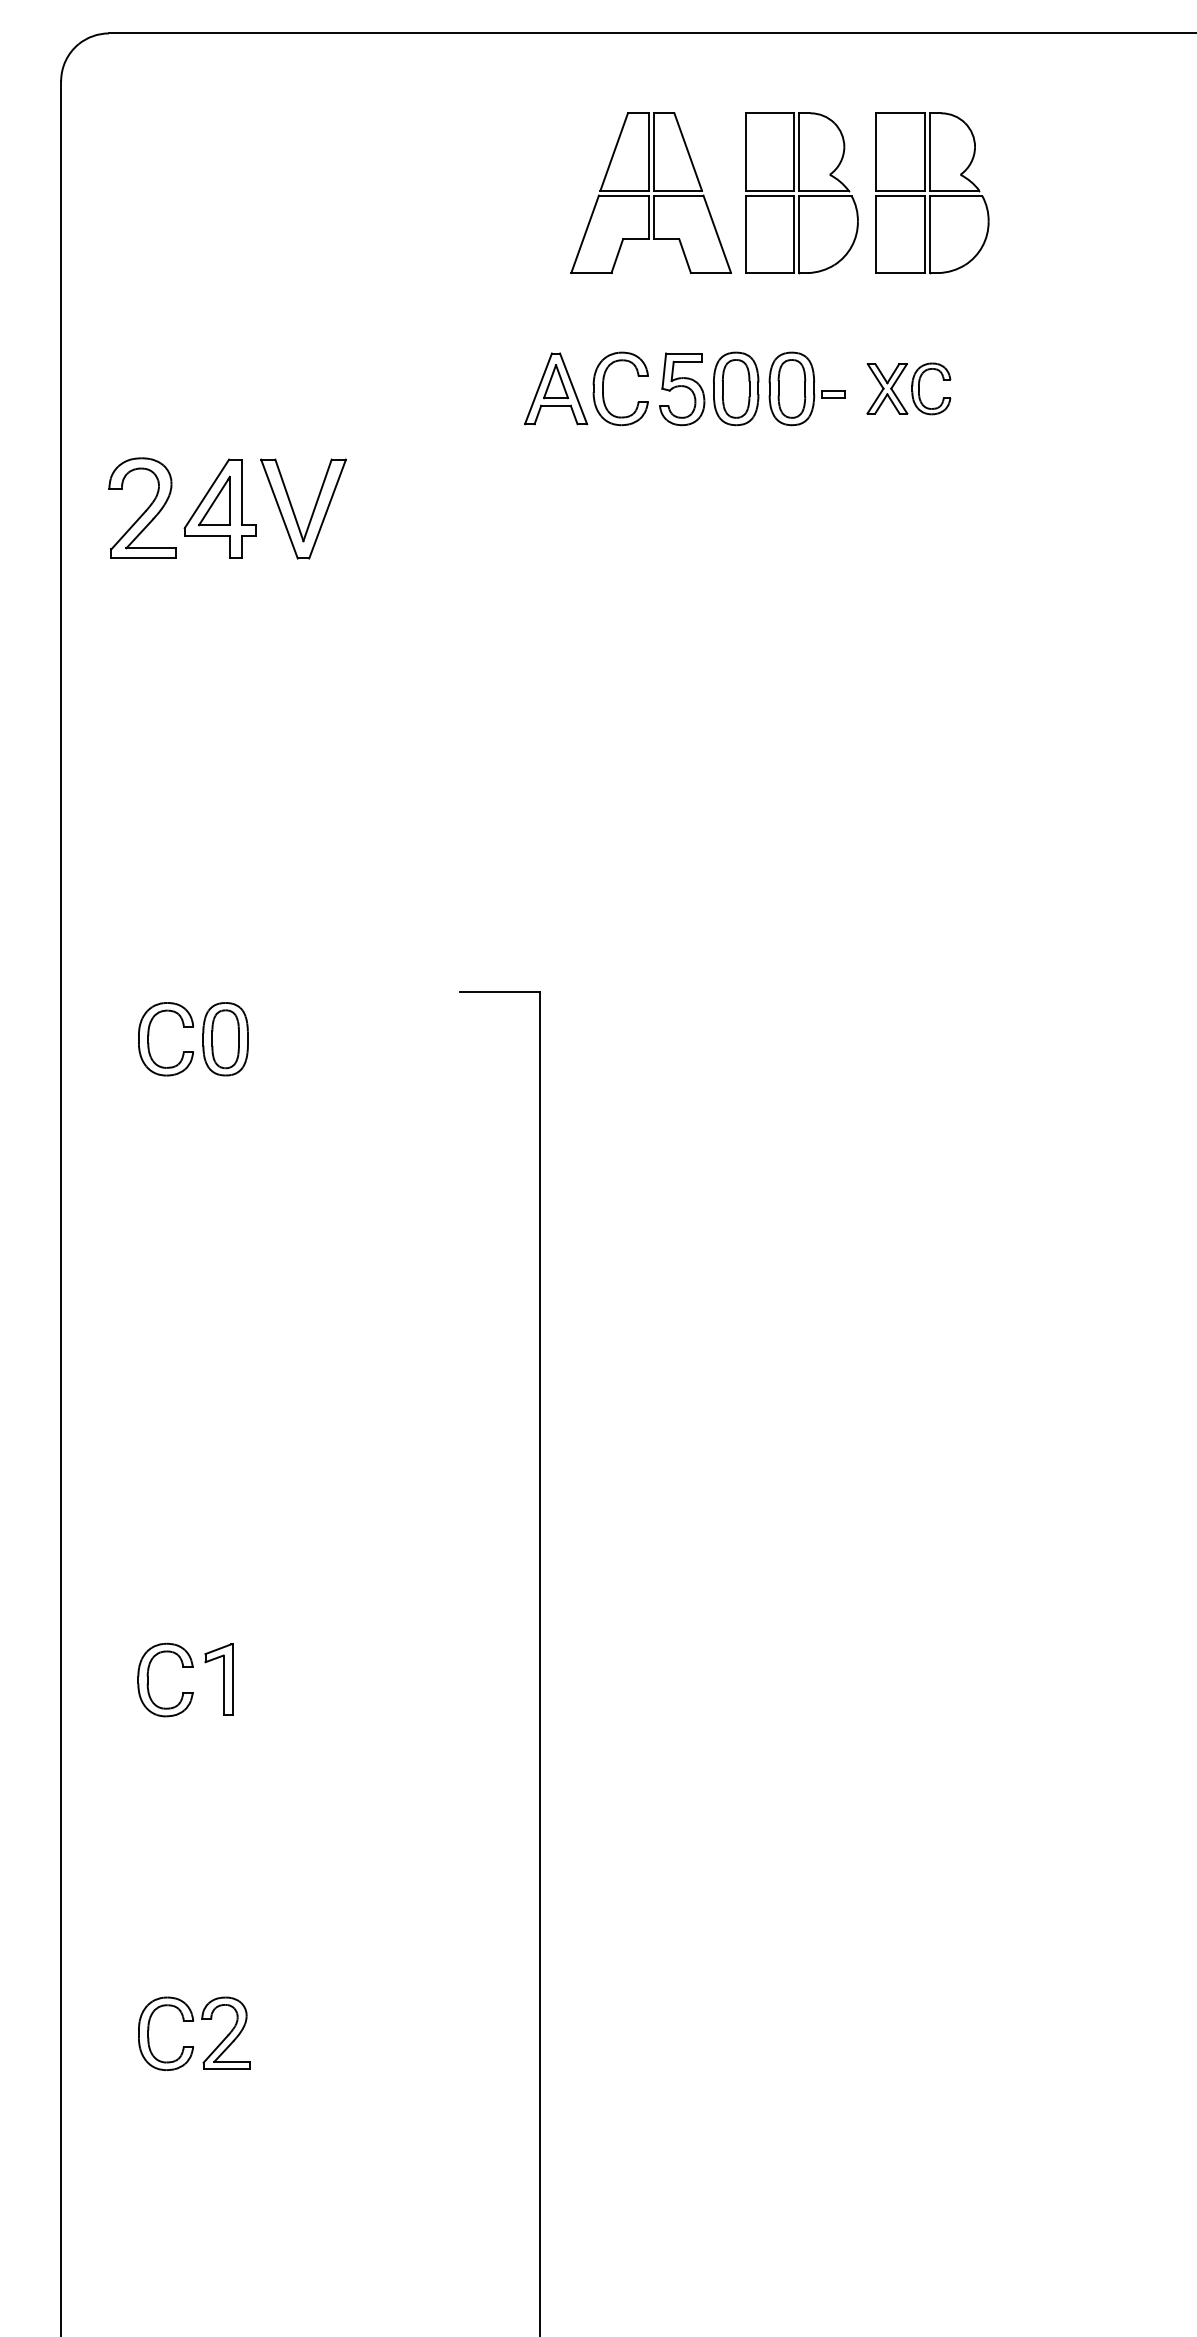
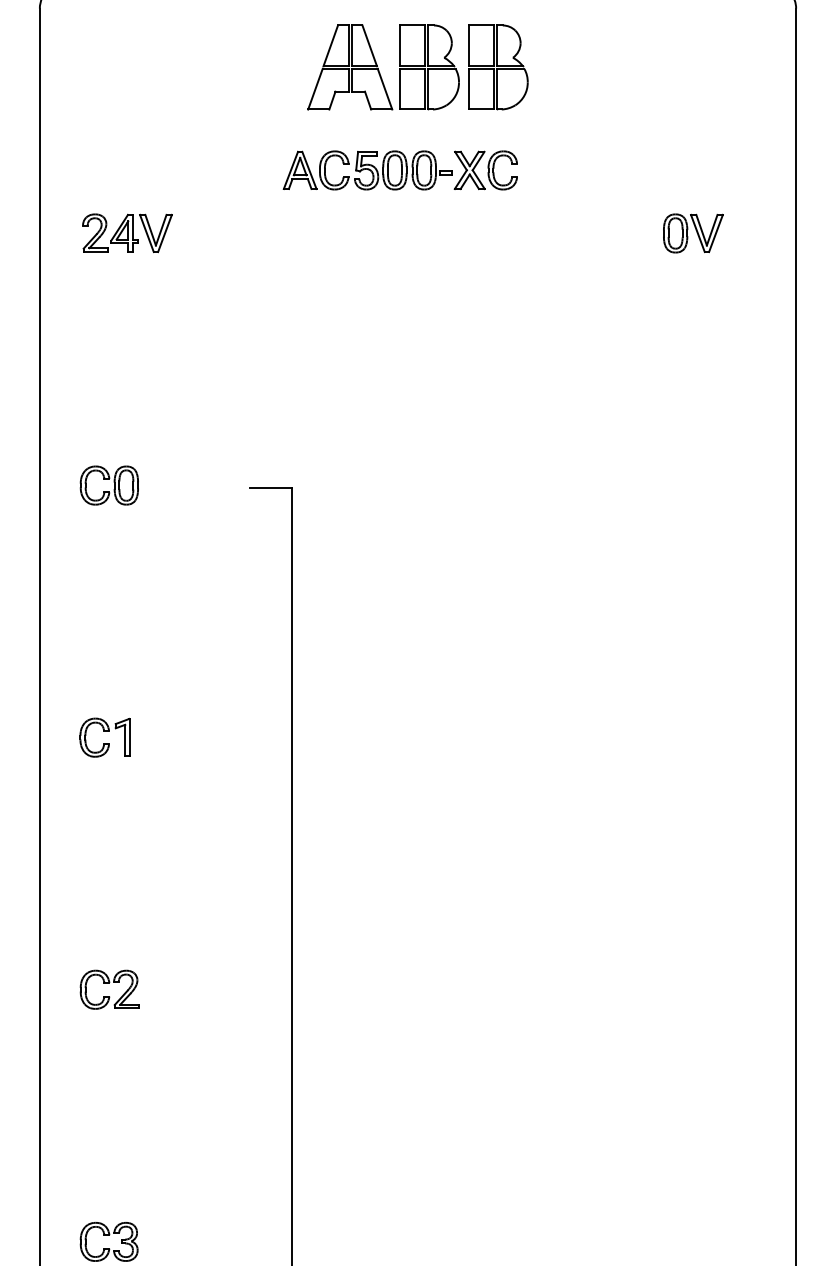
part: (908, 388) -> (485, 170), size x1.43
part: (227, 506) -> (127, 232), size x0.71
part: (191, 1039) -> (108, 485), moved
part: (184, 1679) -> (104, 737), moved
part: (193, 2033) -> (109, 989), moved

